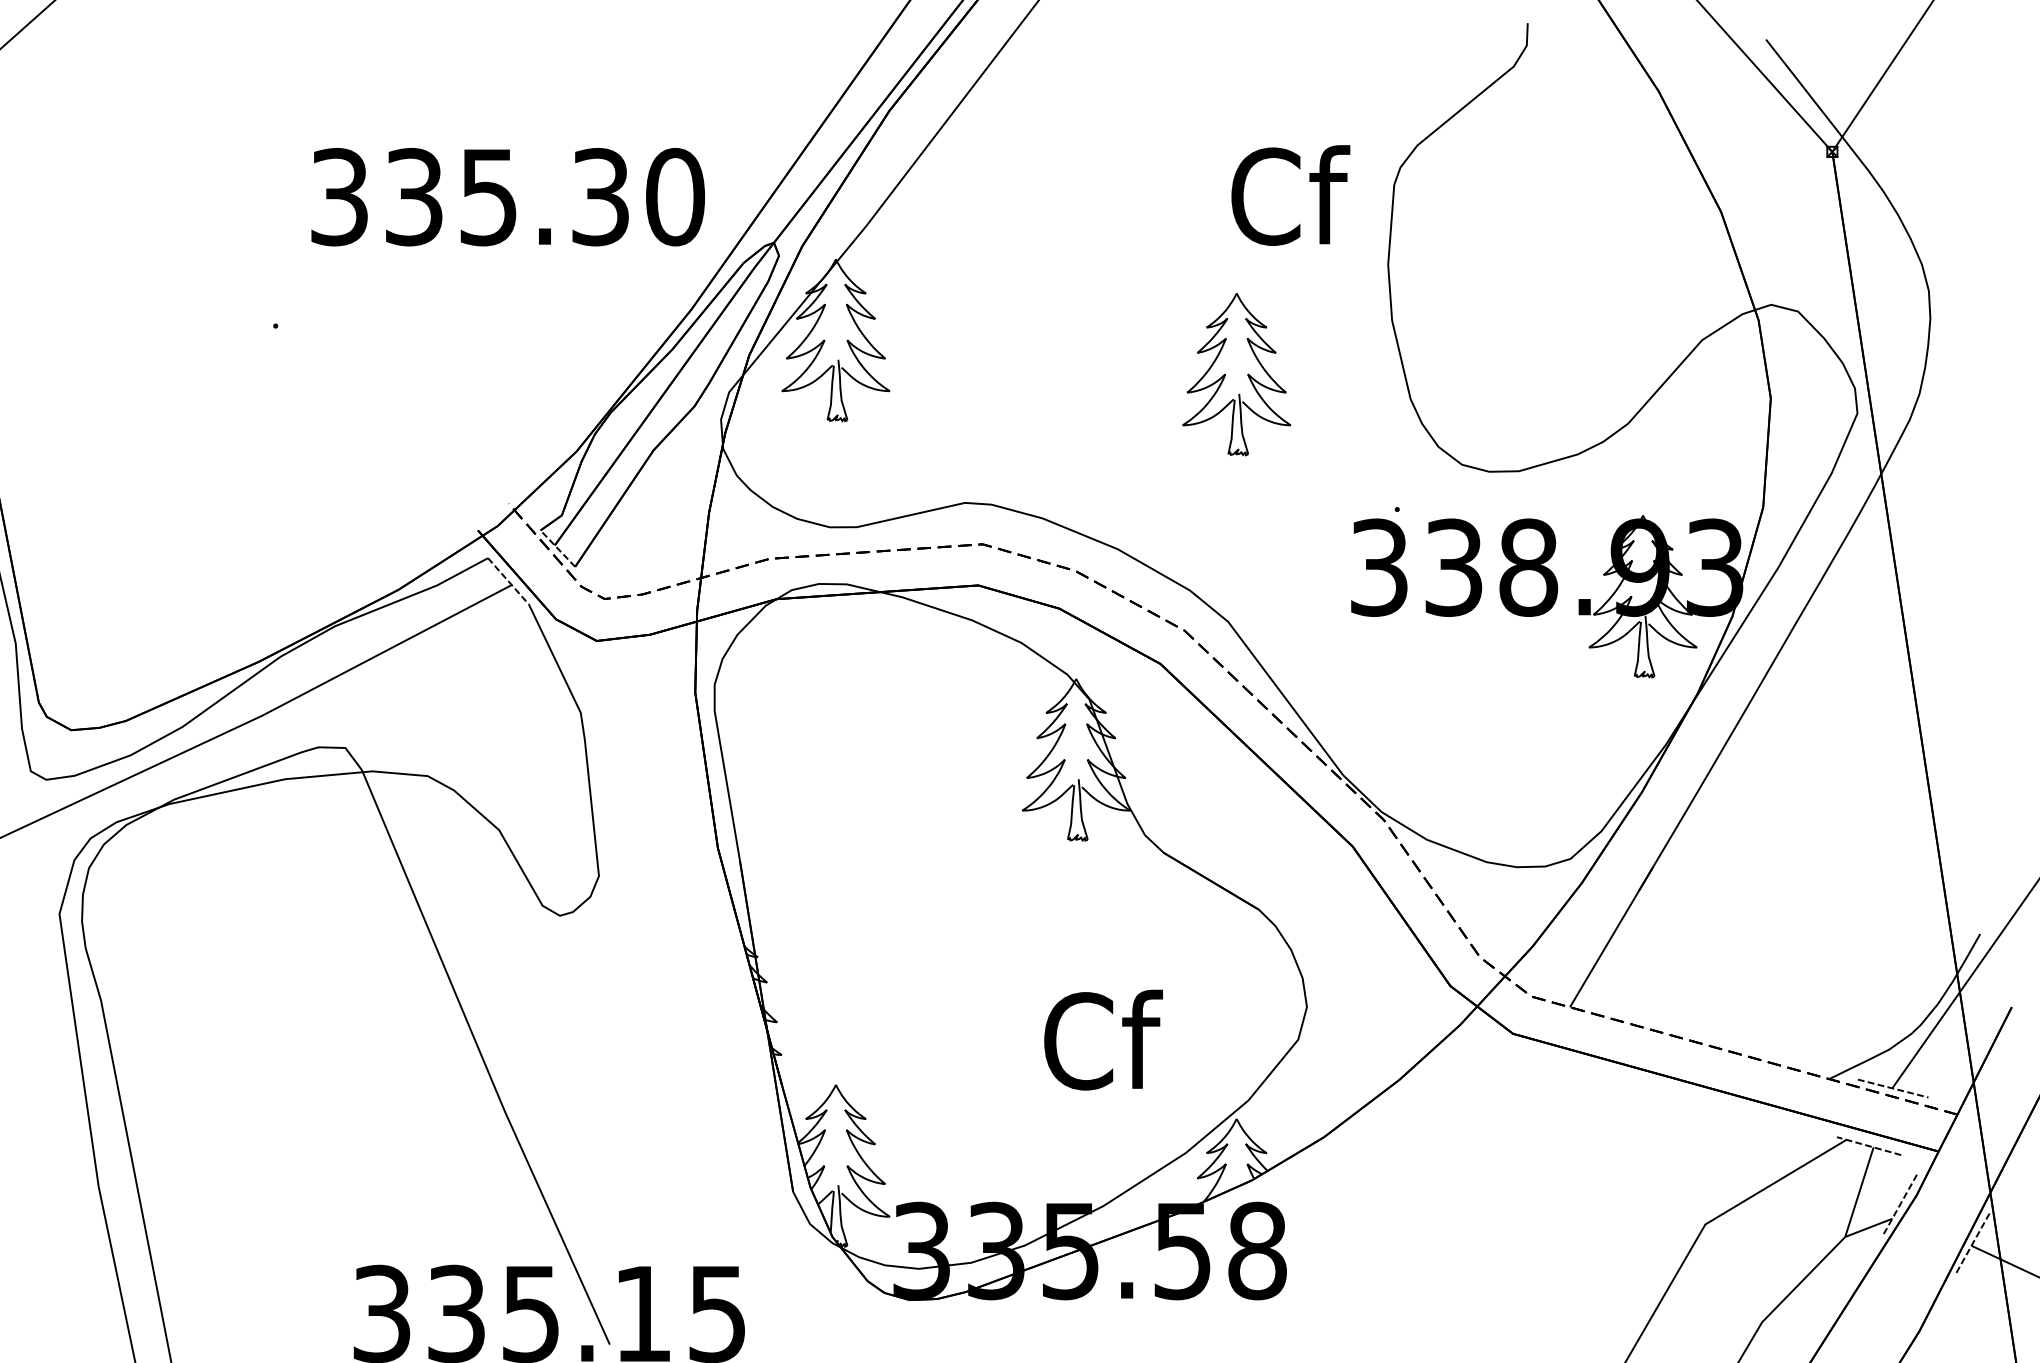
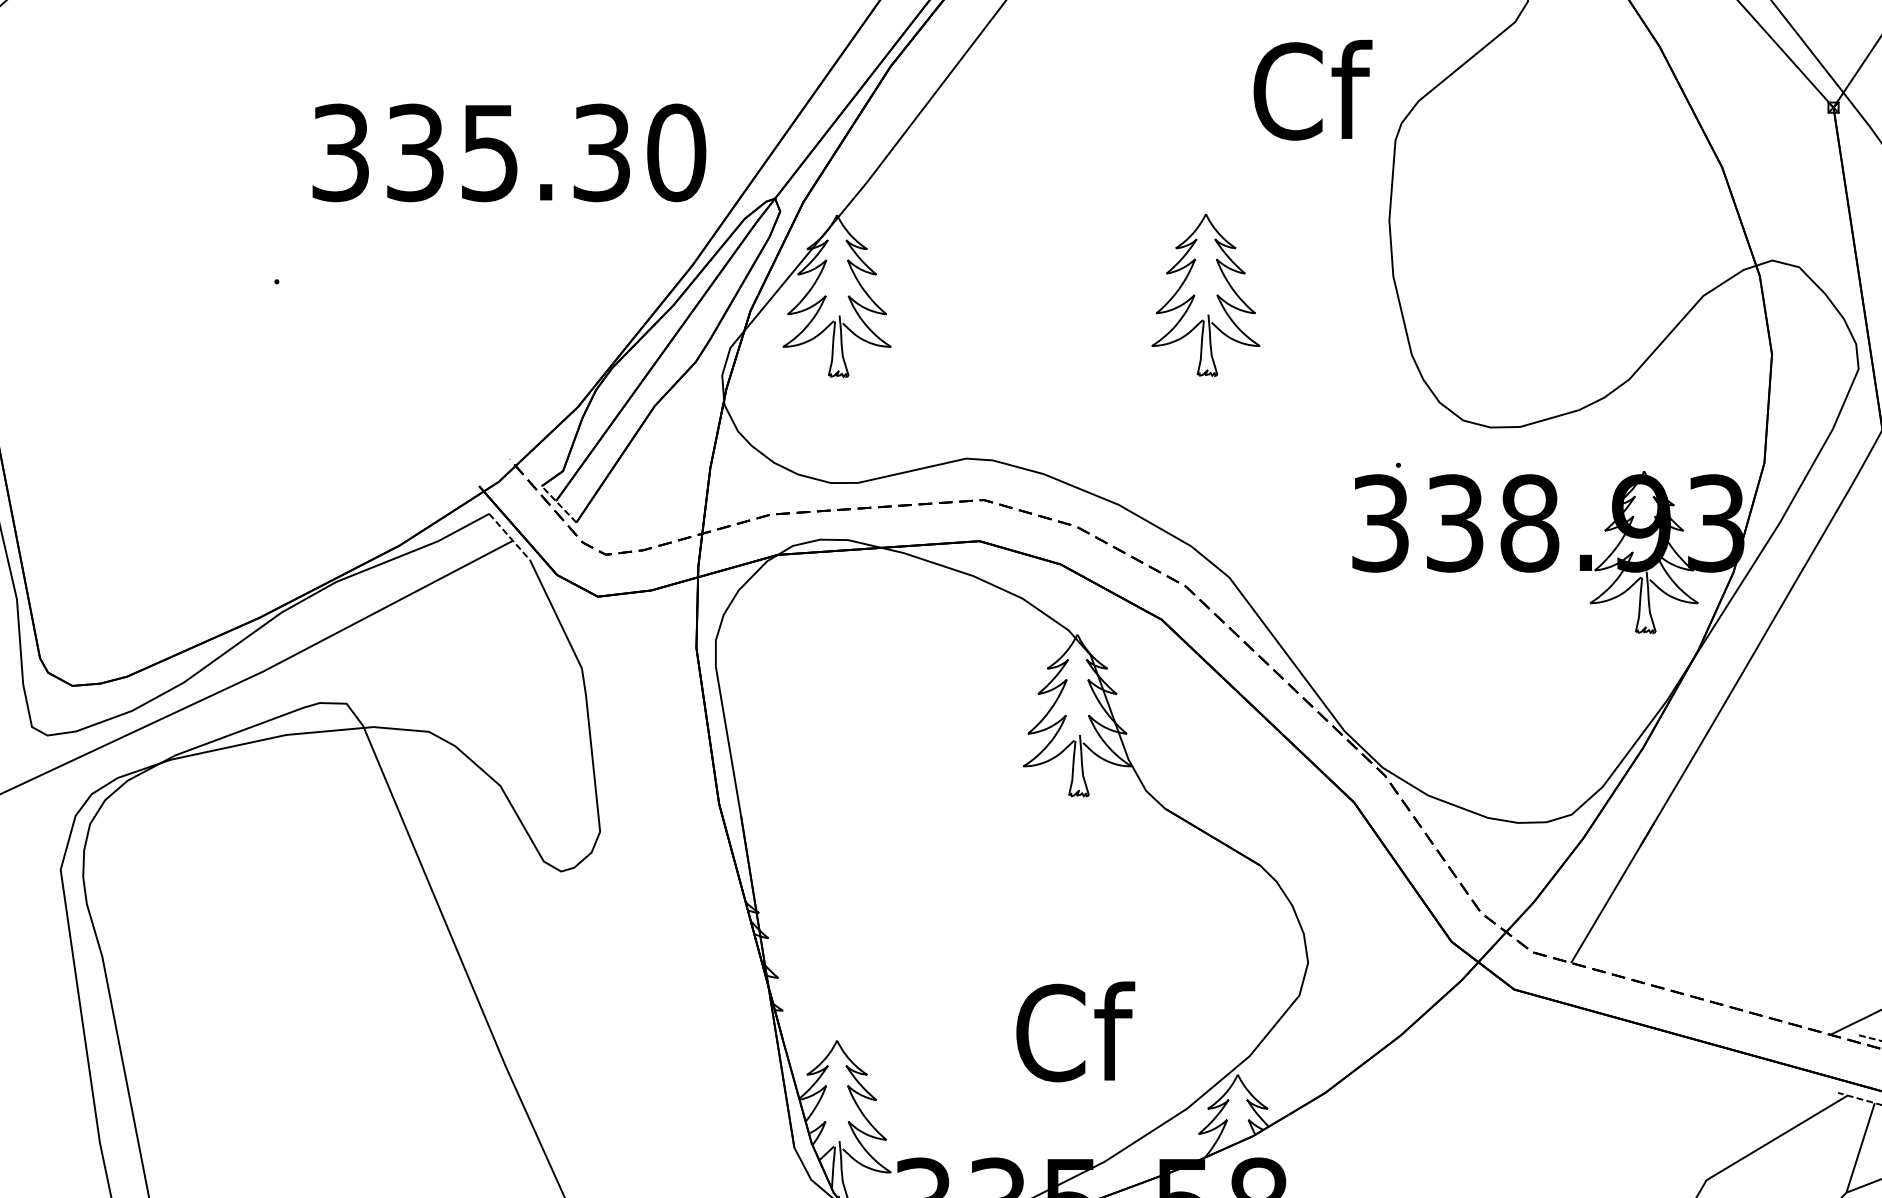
text: (1290, 195) -> (1312, 90), moved
part: (1225, 374) -> (1194, 295), moved
text: (1103, 1039) -> (1075, 1031), moved

